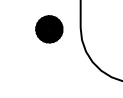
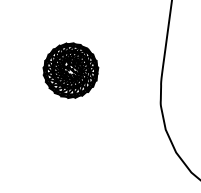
part: (49, 29) -> (71, 70), moved

